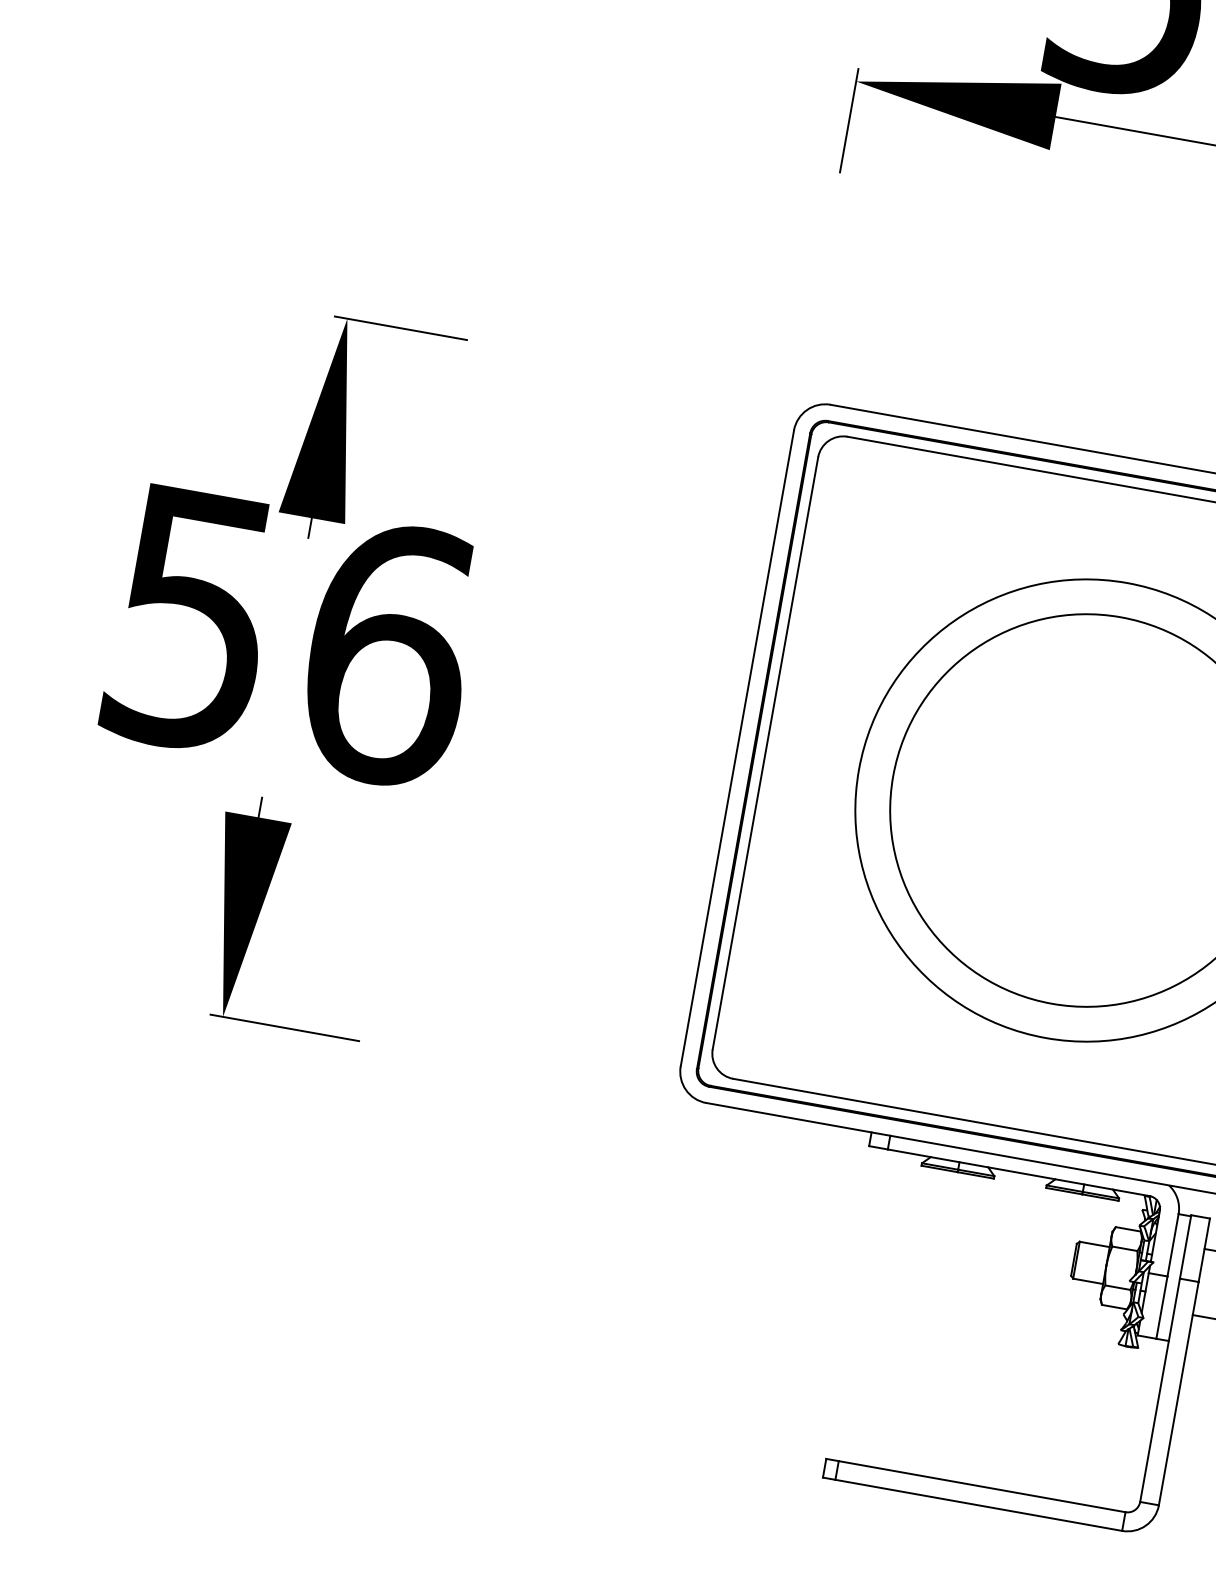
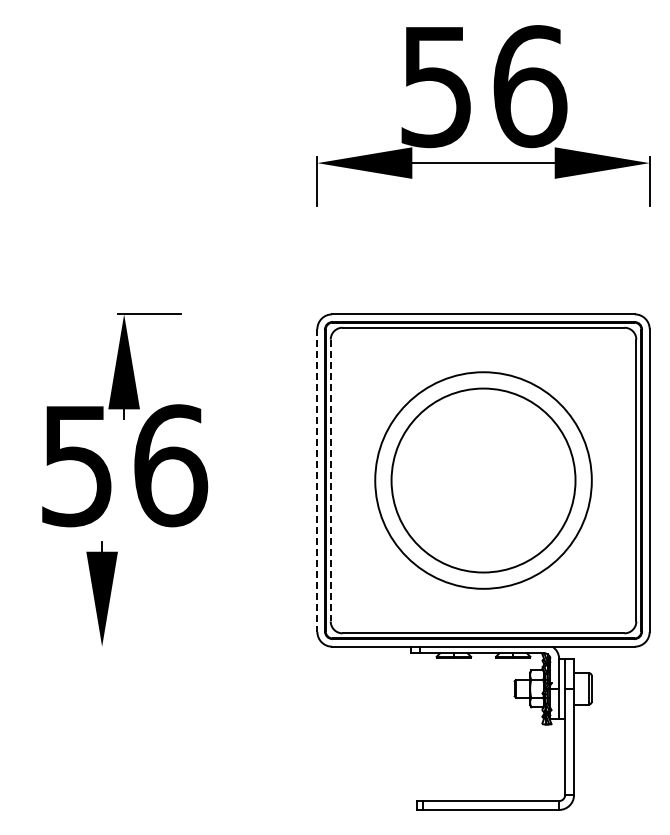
part: (310, 542) -> (125, 420), moved
line: (737, 750) -> (317, 481), solid -> dashed
line: (764, 753) -> (330, 480), solid -> dashed
line: (284, 1027) -> (131, 646), removed

